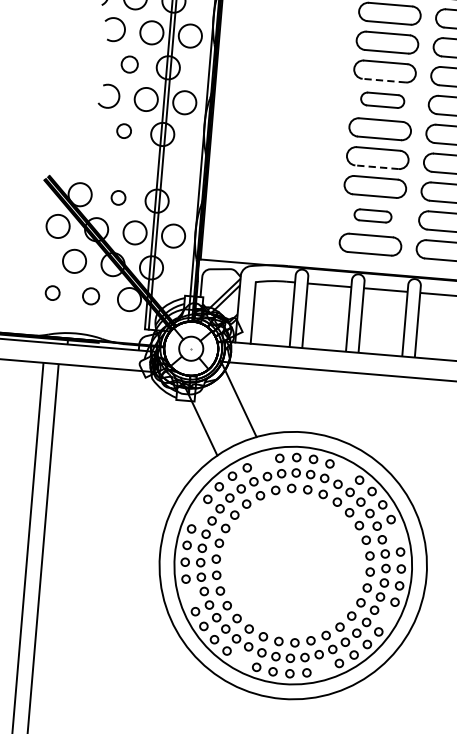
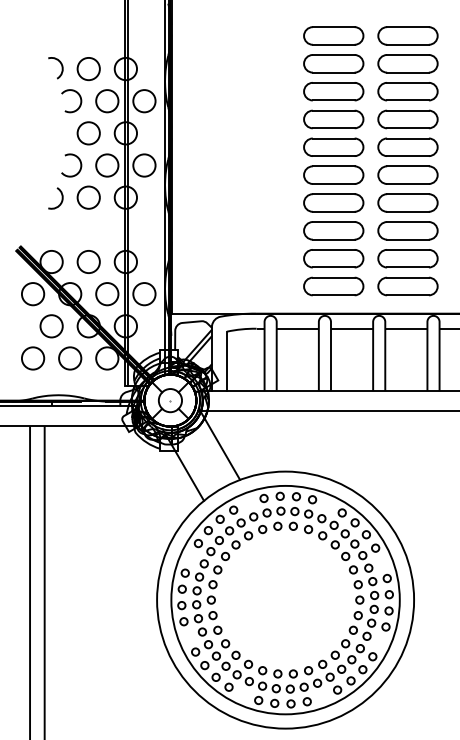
circle: (129, 64) -> (88, 133), size x1.43
line: (384, 80) -> (333, 128), dashed -> solid
part: (382, 99) -> (333, 146), size x1.43
arc: (95, 129) -> (61, 198), added
circle: (123, 131) -> (88, 197), size x1.67
line: (376, 166) -> (333, 211), dashed -> solid
circle: (118, 197) -> (88, 261), size x1.67
part: (372, 215) -> (333, 258), size x1.67
circle: (52, 293) -> (33, 358), size x1.67
circle: (91, 296) -> (70, 358), size x1.43

